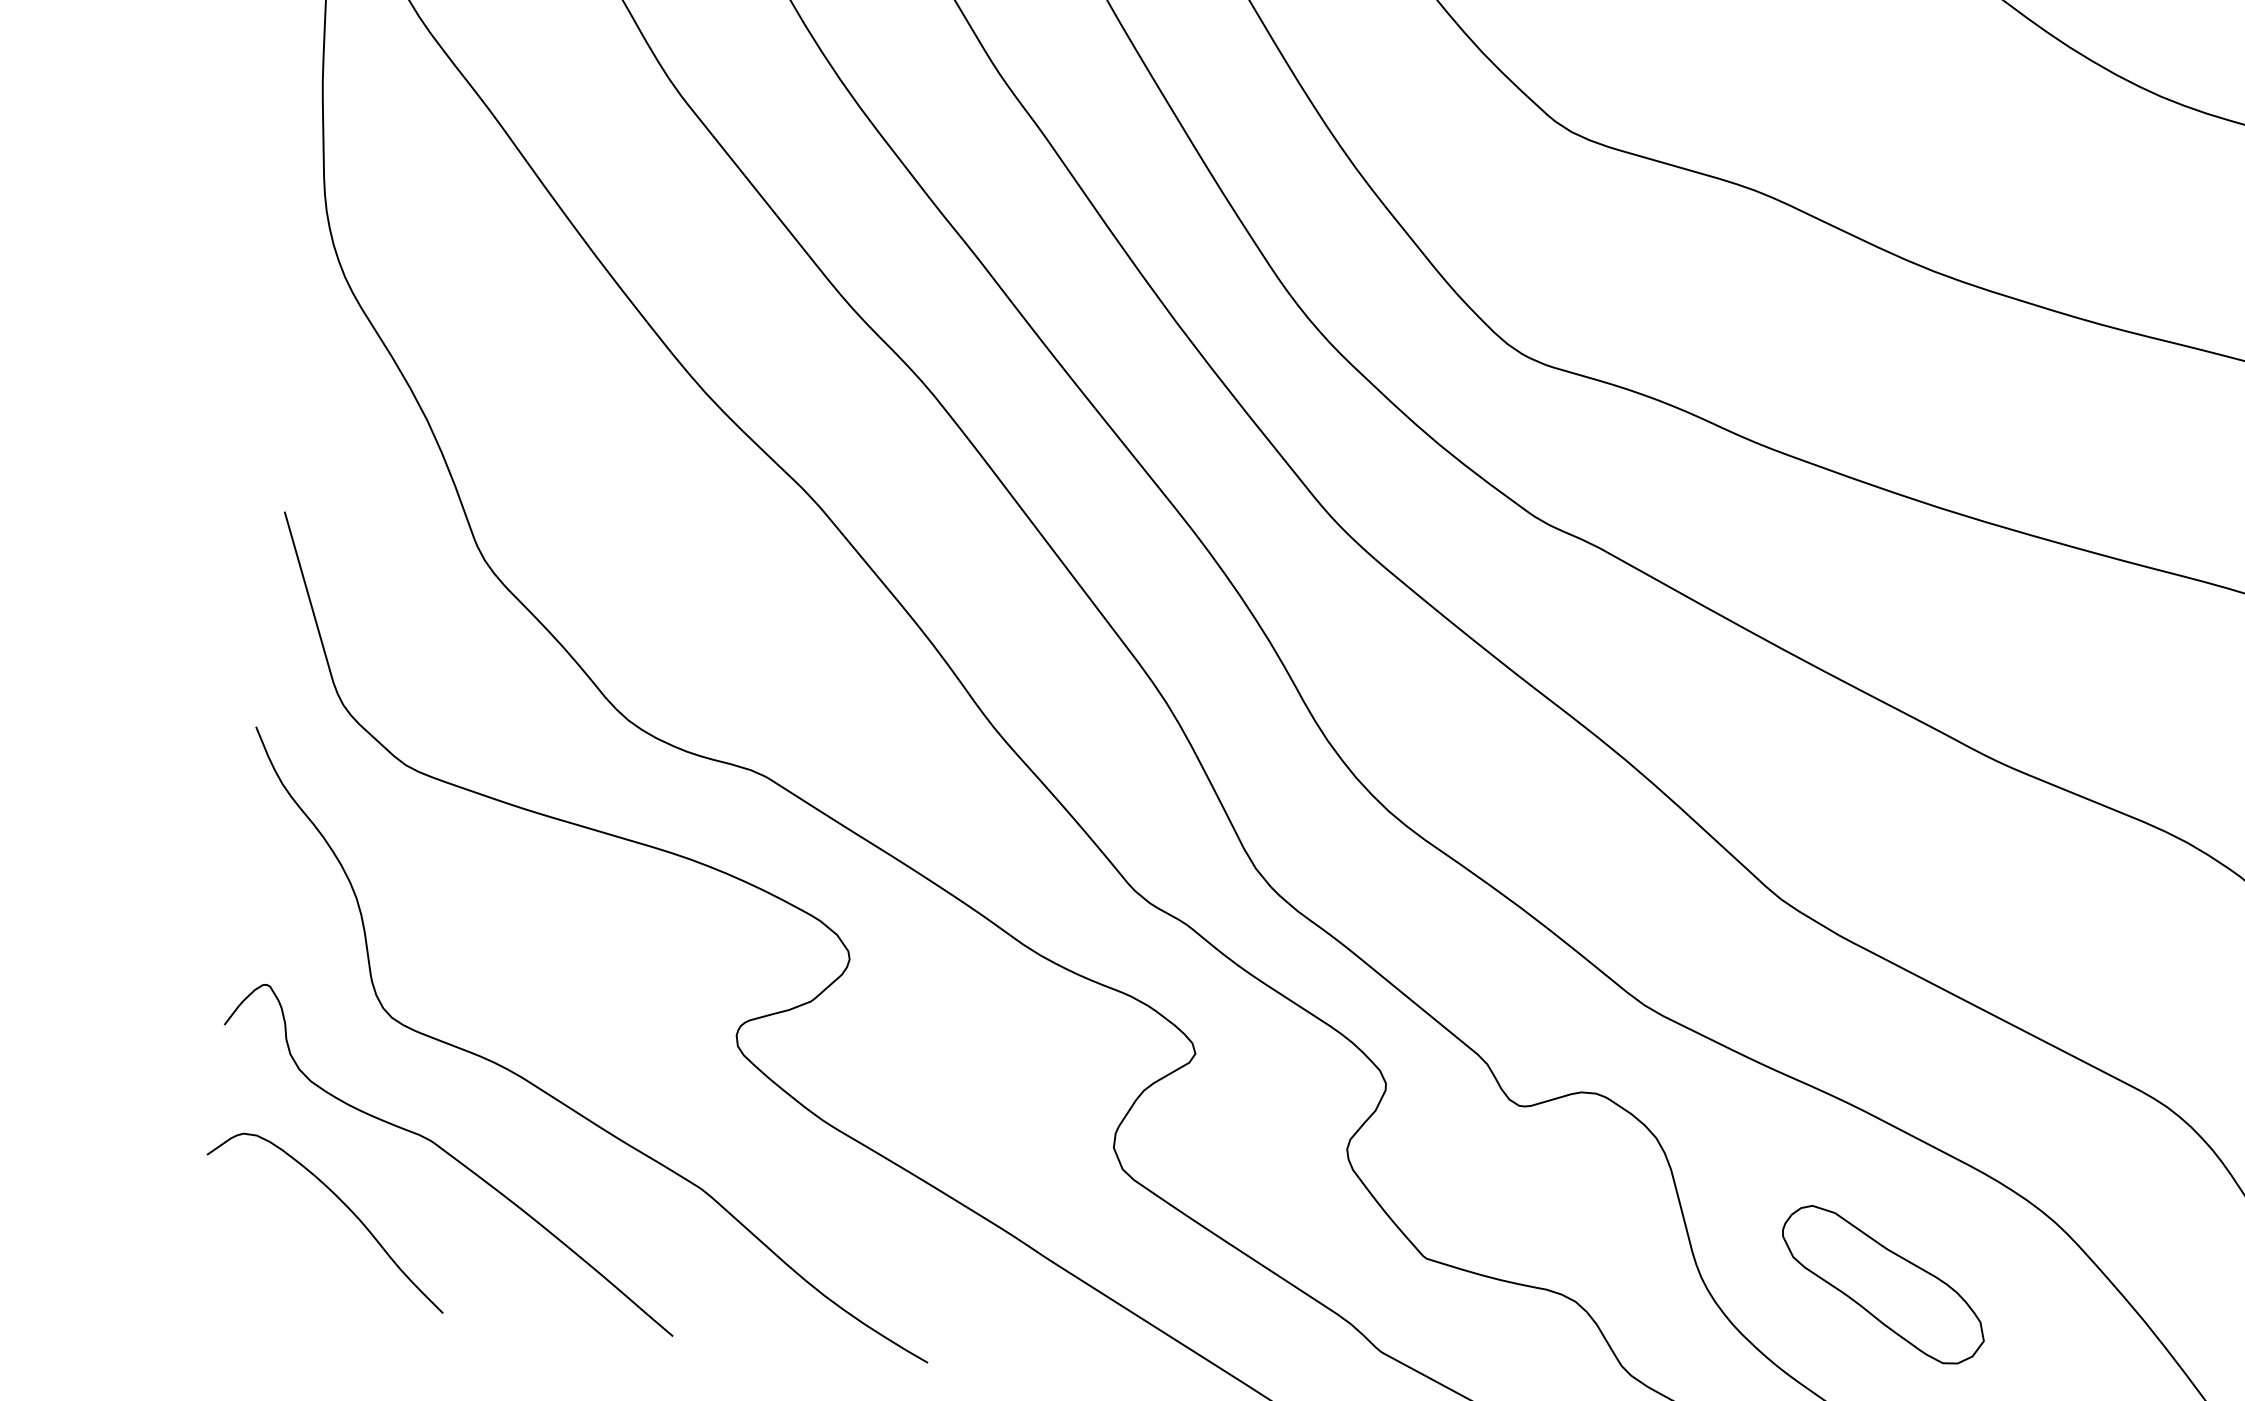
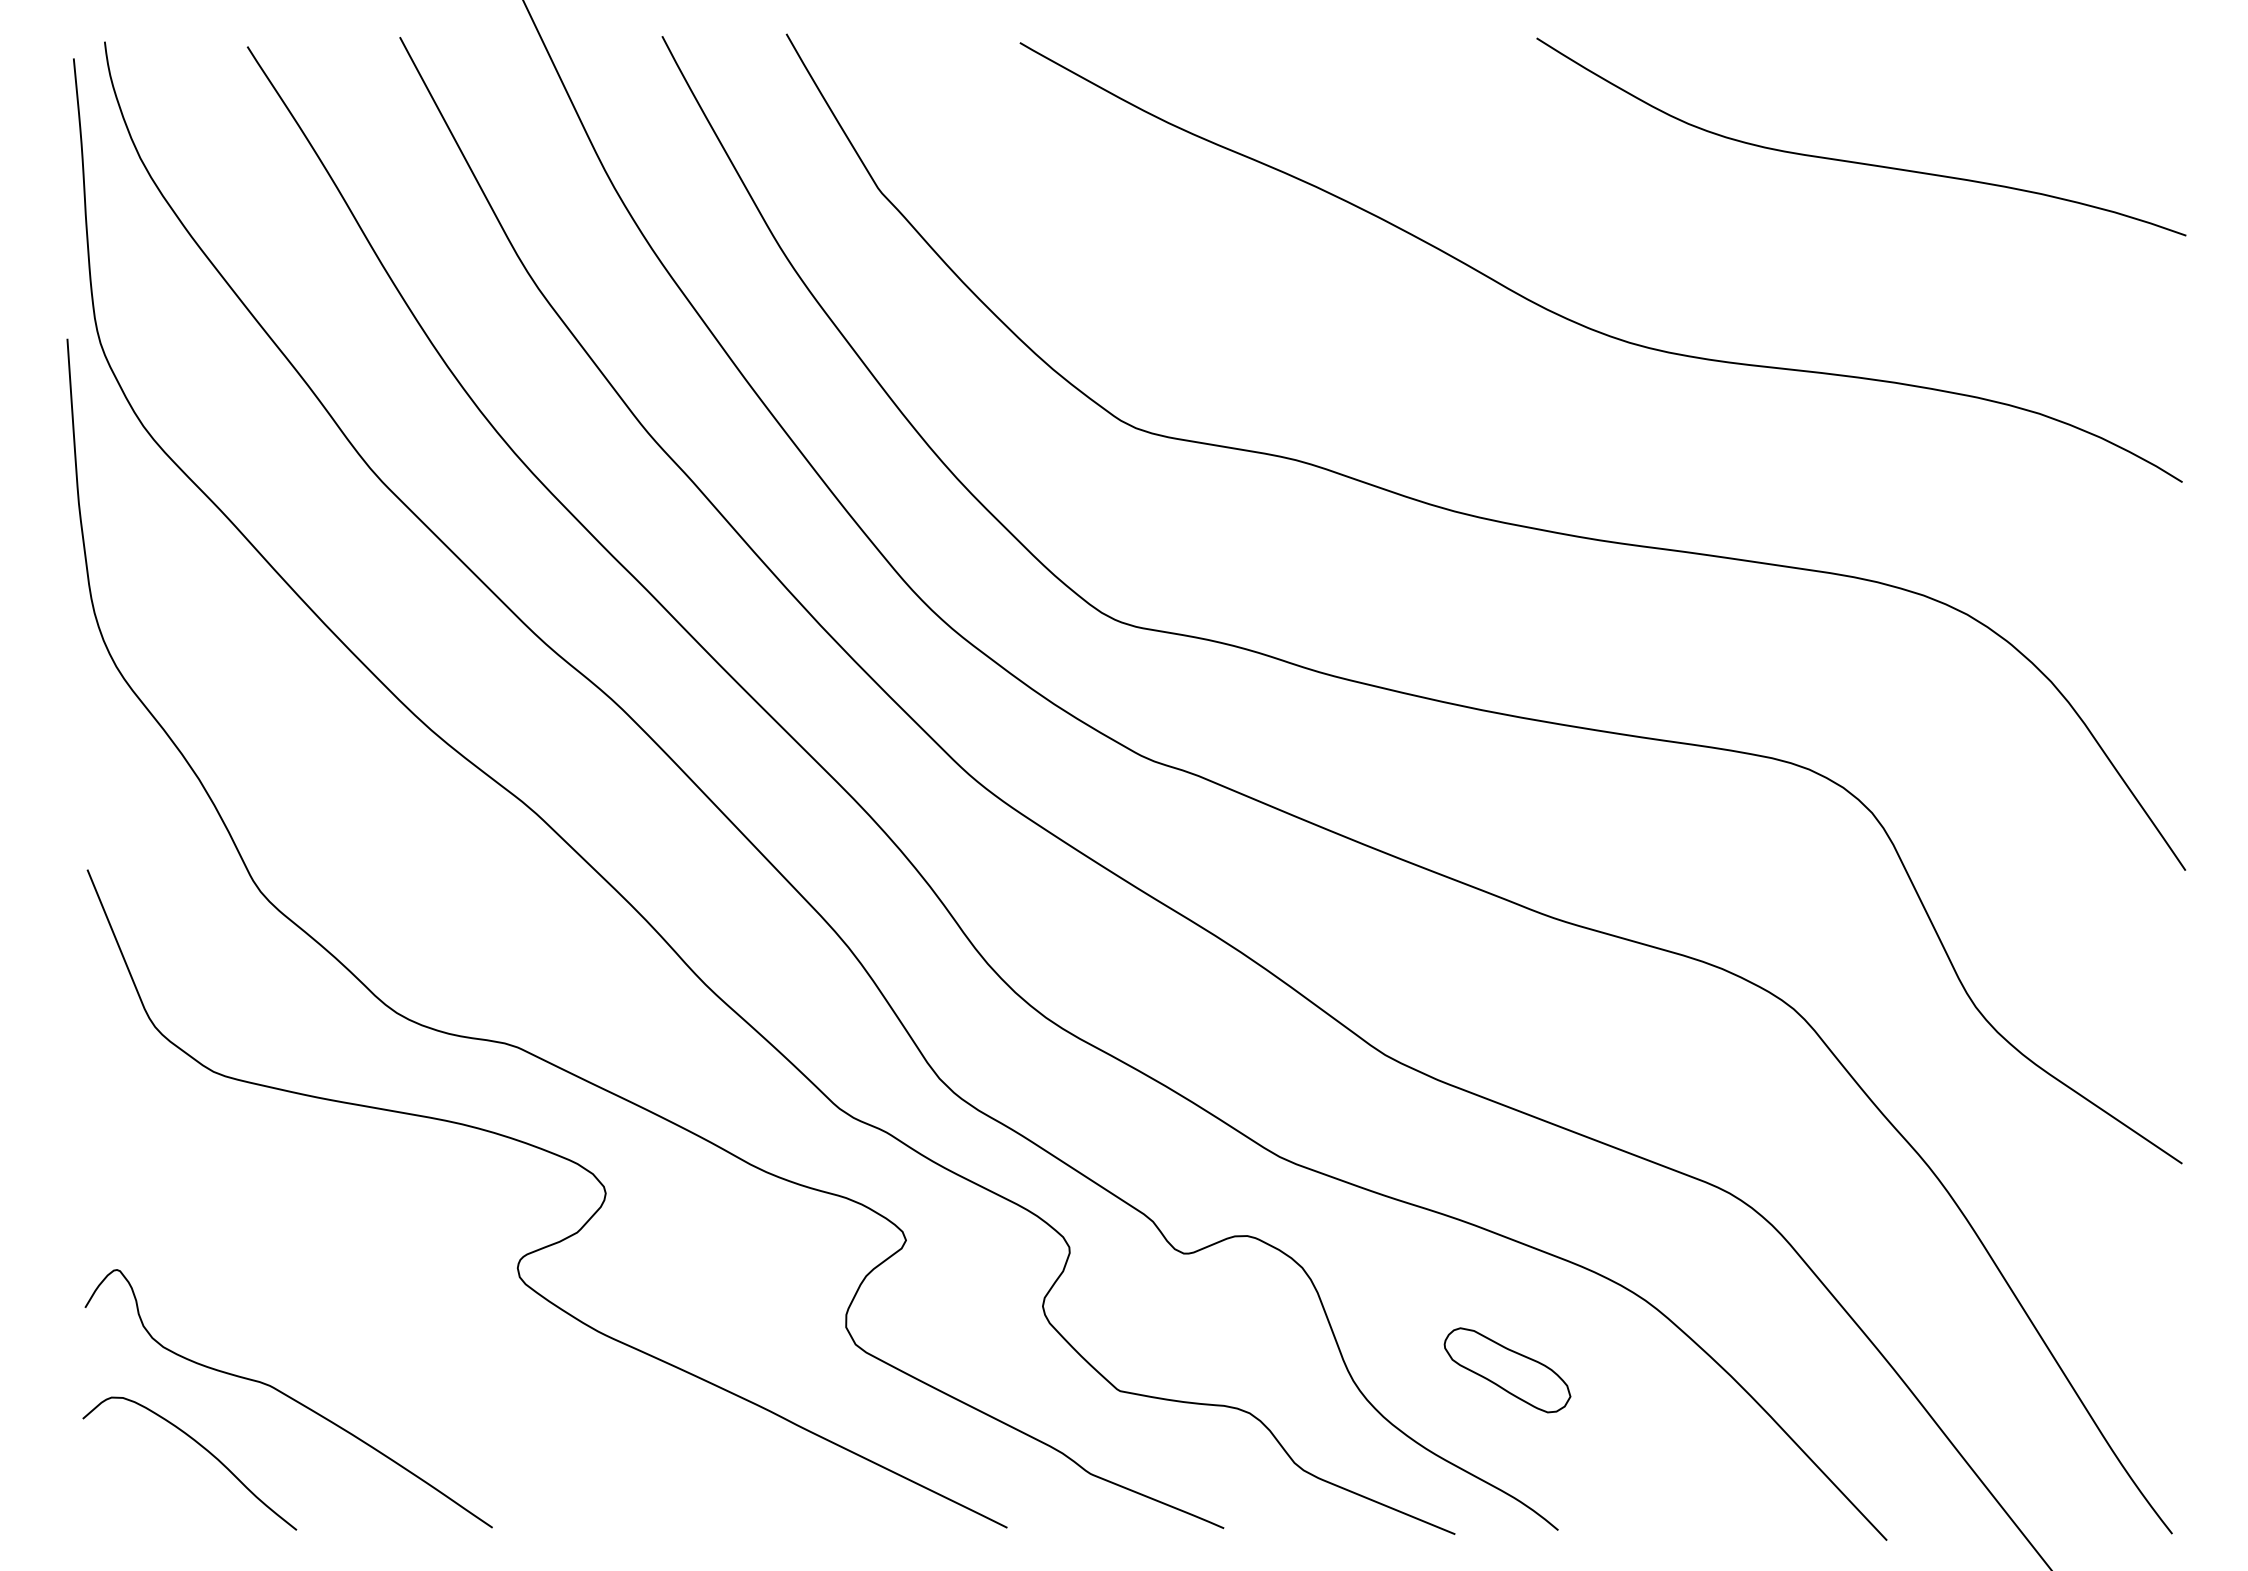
curve: (556, 1097) -> (371, 1337), removed
part: (1883, 1285) -> (1507, 1370), size x0.7

